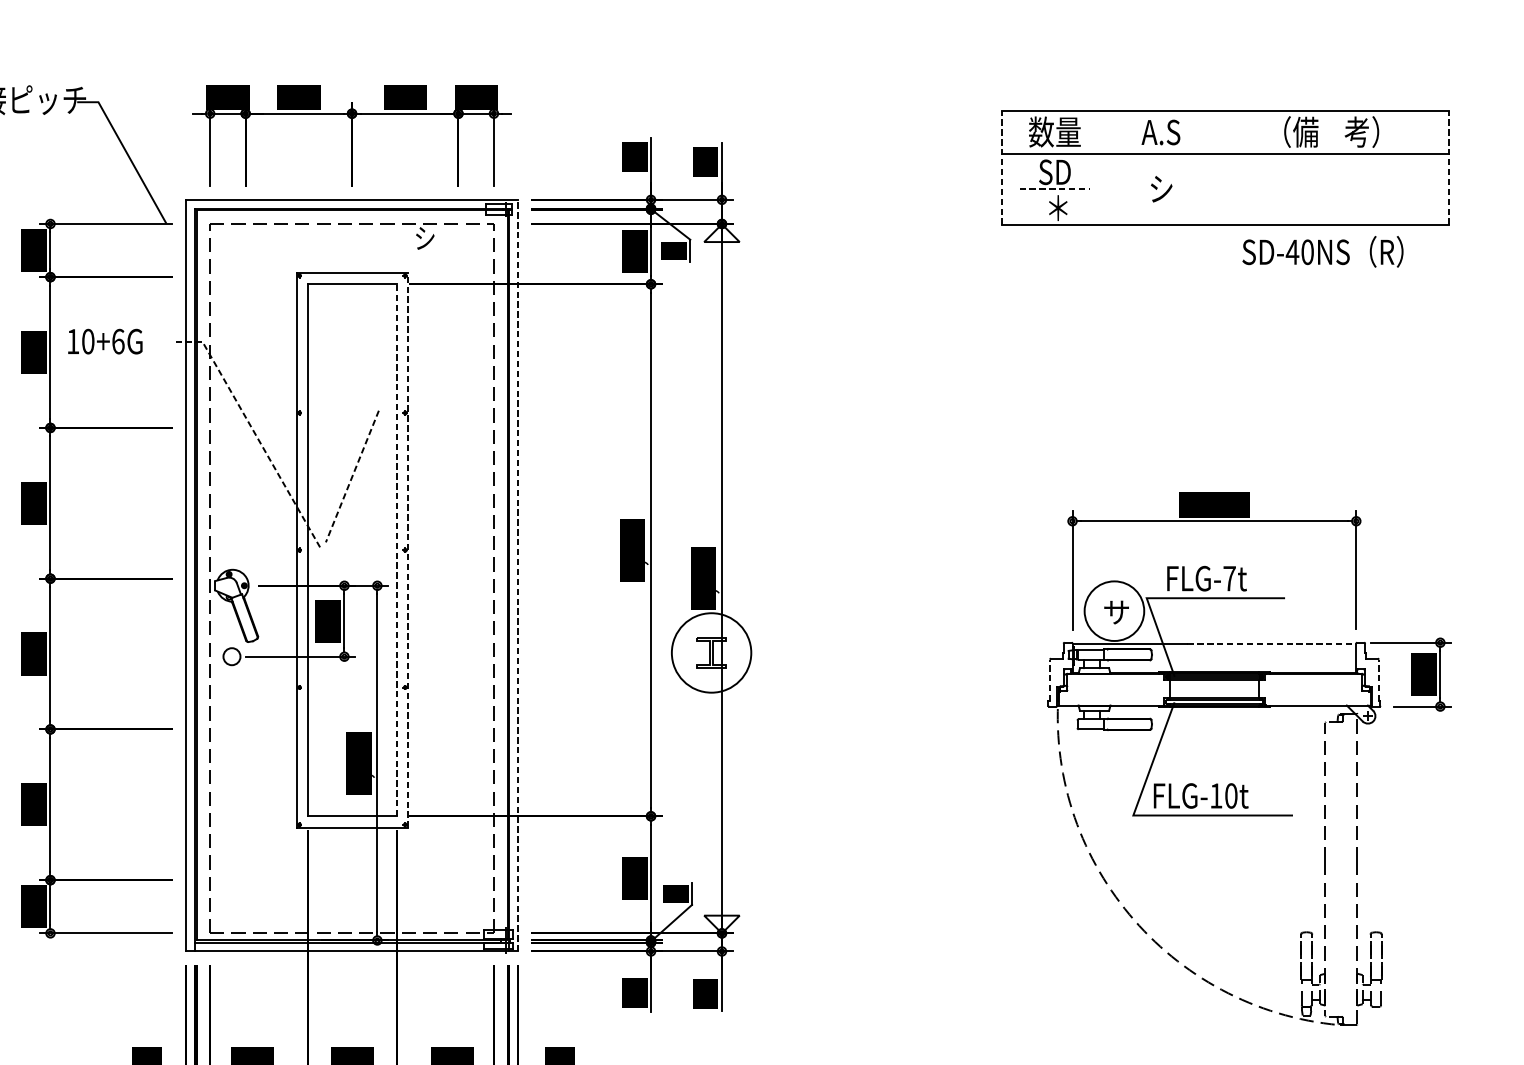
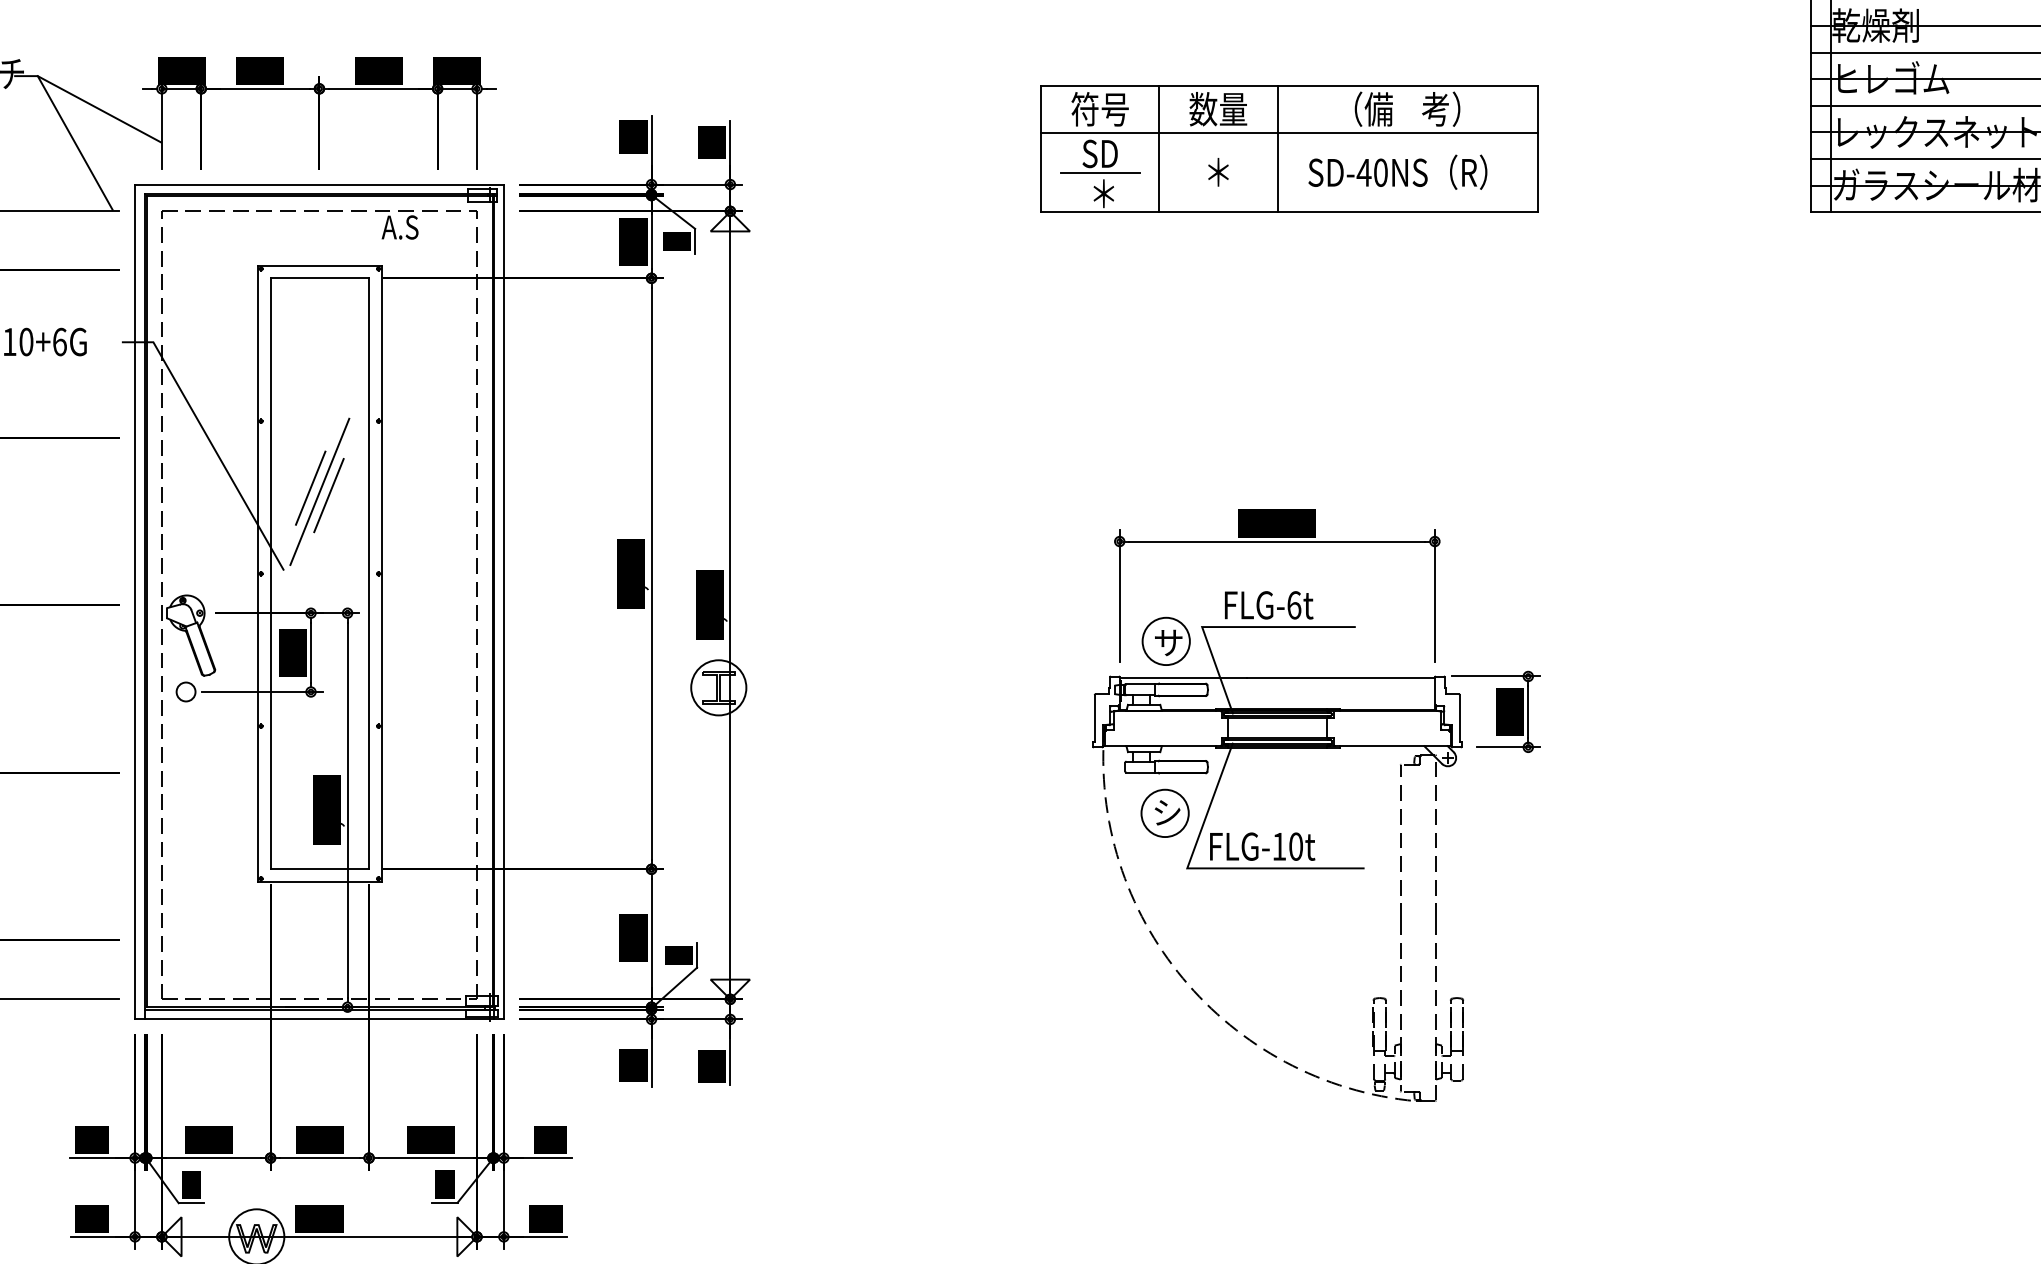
line: (154, 132) -> (99, 109), added
text: (1054, 132) -> (1099, 109), 数量 -> 符号
text: (1161, 132) -> (1218, 109), A.S -> 数量
line: (1002, 167) -> (1041, 148), dashed -> solid
line: (1448, 167) -> (1537, 148), dashed -> solid
line: (1108, 168) -> (1159, 149), added
line: (1214, 168) -> (1277, 149), added
line: (1055, 188) -> (1100, 172), dashed -> solid
text: (1161, 188) -> (1218, 172), シ -> ＊
text: (424, 237) -> (399, 226), シ -> A.S
text: (1322, 251) -> (1397, 171), moved
line: (253, 431) -> (210, 441), dashed -> solid
line: (343, 472) -> (310, 487), added
line: (352, 476) -> (319, 491), dashed -> solid
line: (360, 479) -> (328, 495), added
line: (397, 550) -> (369, 573), dashed -> solid
line: (407, 550) -> (381, 573), dashed -> solid
line: (517, 575) -> (503, 601), dashed -> solid
text: (1229, 578) -> (1294, 605), FLG-7t -> FLG-6t
circle: (1113, 611) -> (1165, 641), size x0.71
line: (1272, 643) -> (1341, 677), dashed -> solid
circle: (711, 652) -> (718, 687), size x0.62
line: (1049, 679) -> (1094, 717), dashed -> solid
line: (1378, 679) -> (1459, 717), dashed -> solid
part: (1112, 765) -> (1164, 812), added

